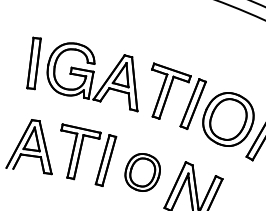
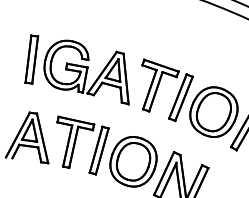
part: (142, 172) -> (133, 161), size x1.43

